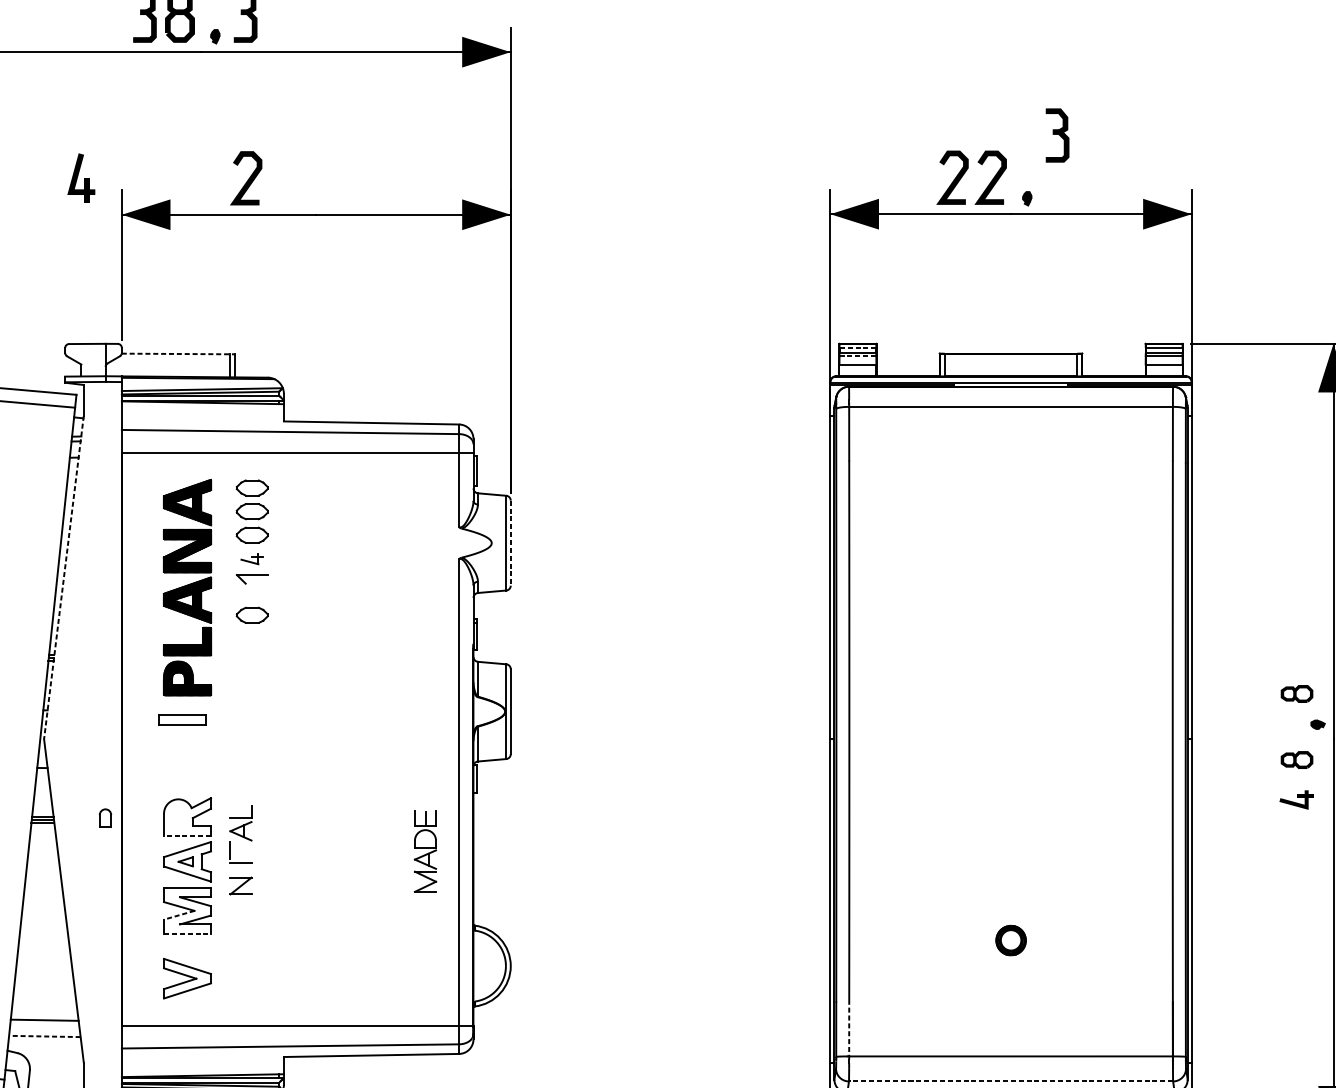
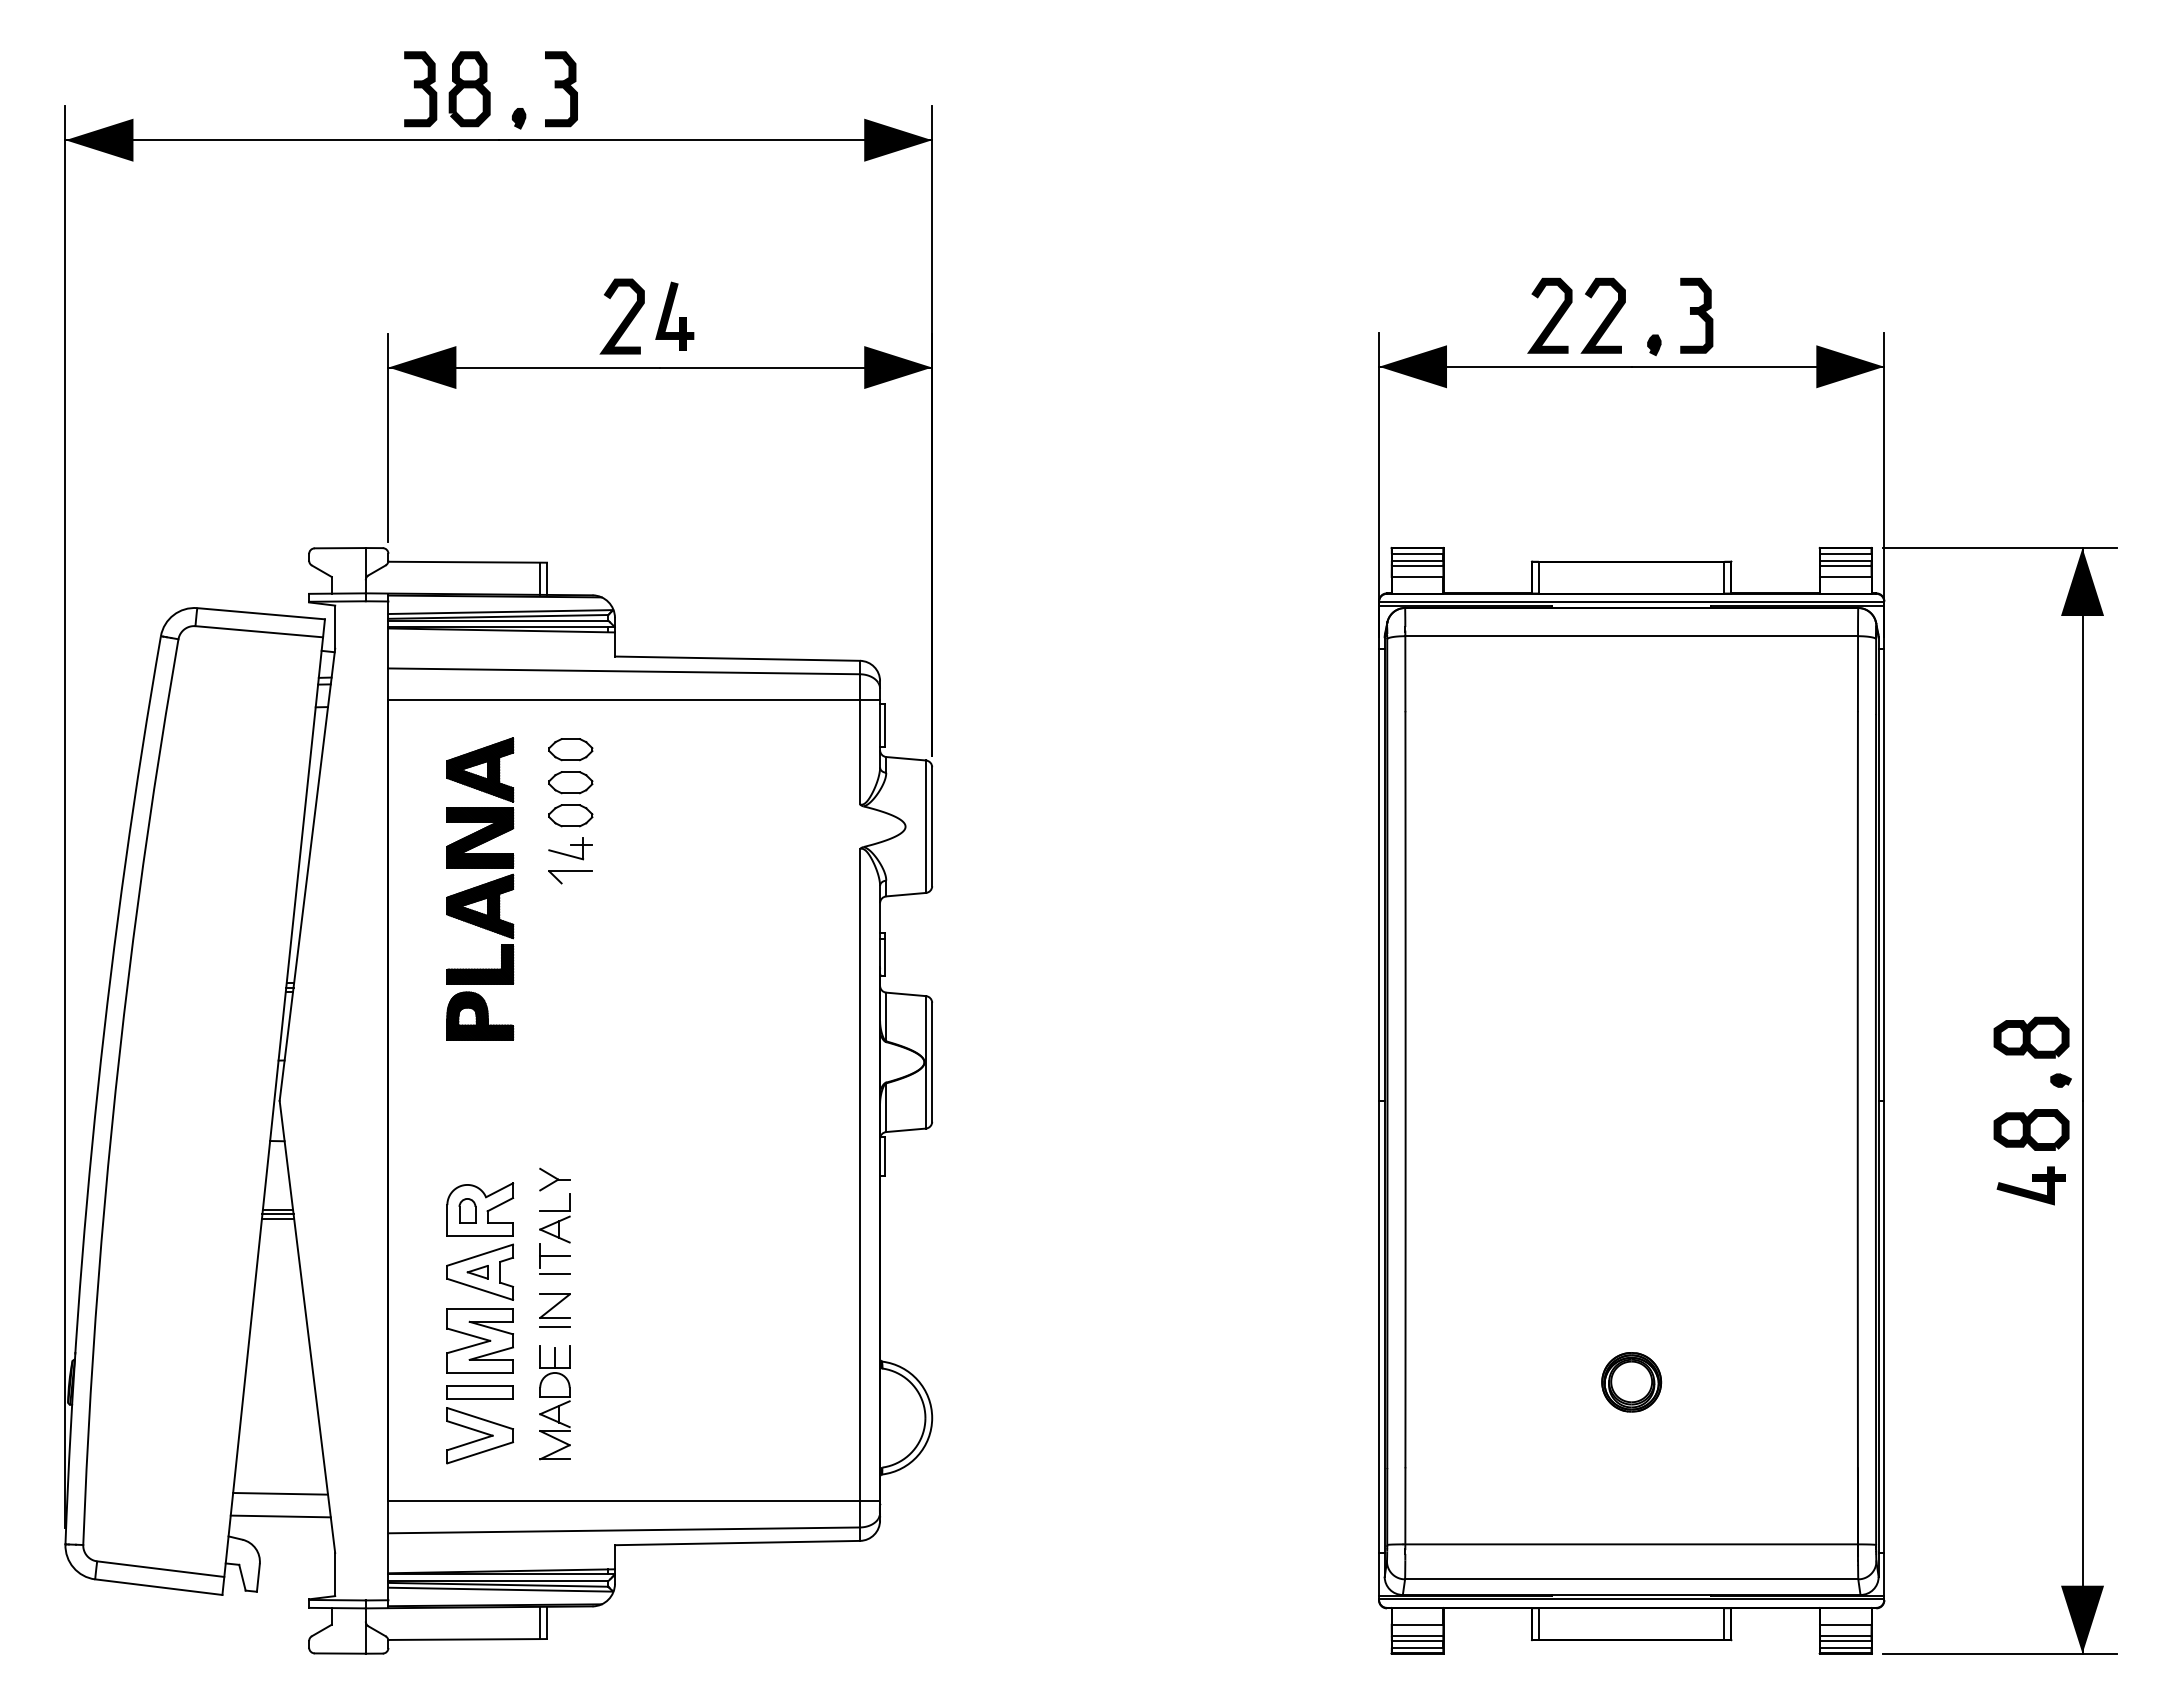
part: (1057, 135) -> (1696, 315), moved
part: (81, 177) -> (674, 315), moved
curve: (247, 179) -> (624, 318), moved
line: (857, 348) -> (1417, 554), dashed -> solid
line: (179, 354) -> (468, 562), dashed -> solid
line: (857, 356) -> (1417, 565), dashed -> solid
line: (510, 543) -> (932, 827), dashed -> solid
part: (252, 558) -> (570, 848), size x1.43
line: (63, 577) -> (307, 874), dashed -> solid
part: (252, 615) -> (570, 927), removed
part: (1297, 693) -> (2031, 1037), size x1.67
part: (182, 719) -> (479, 1392), moved
part: (1297, 759) -> (2031, 1129), size x1.67
part: (240, 795) -> (554, 1179), added
part: (1296, 799) -> (2030, 1185), size x1.43
part: (105, 817) -> (467, 1210), moved
line: (187, 835) -> (480, 1235), dashed -> solid
line: (240, 850) -> (554, 1256), added
part: (425, 851) -> (554, 1402), moved
line: (240, 900) -> (554, 1326), added
line: (179, 915) -> (468, 1347), dashed -> solid
line: (187, 934) -> (480, 1373), dashed -> solid
part: (1010, 940) -> (1631, 1382), size x1.43
line: (849, 1030) -> (1405, 1508), dashed -> solid
line: (44, 1036) -> (280, 1516), dashed -> solid
line: (1010, 1081) -> (1631, 1579), dashed -> solid

